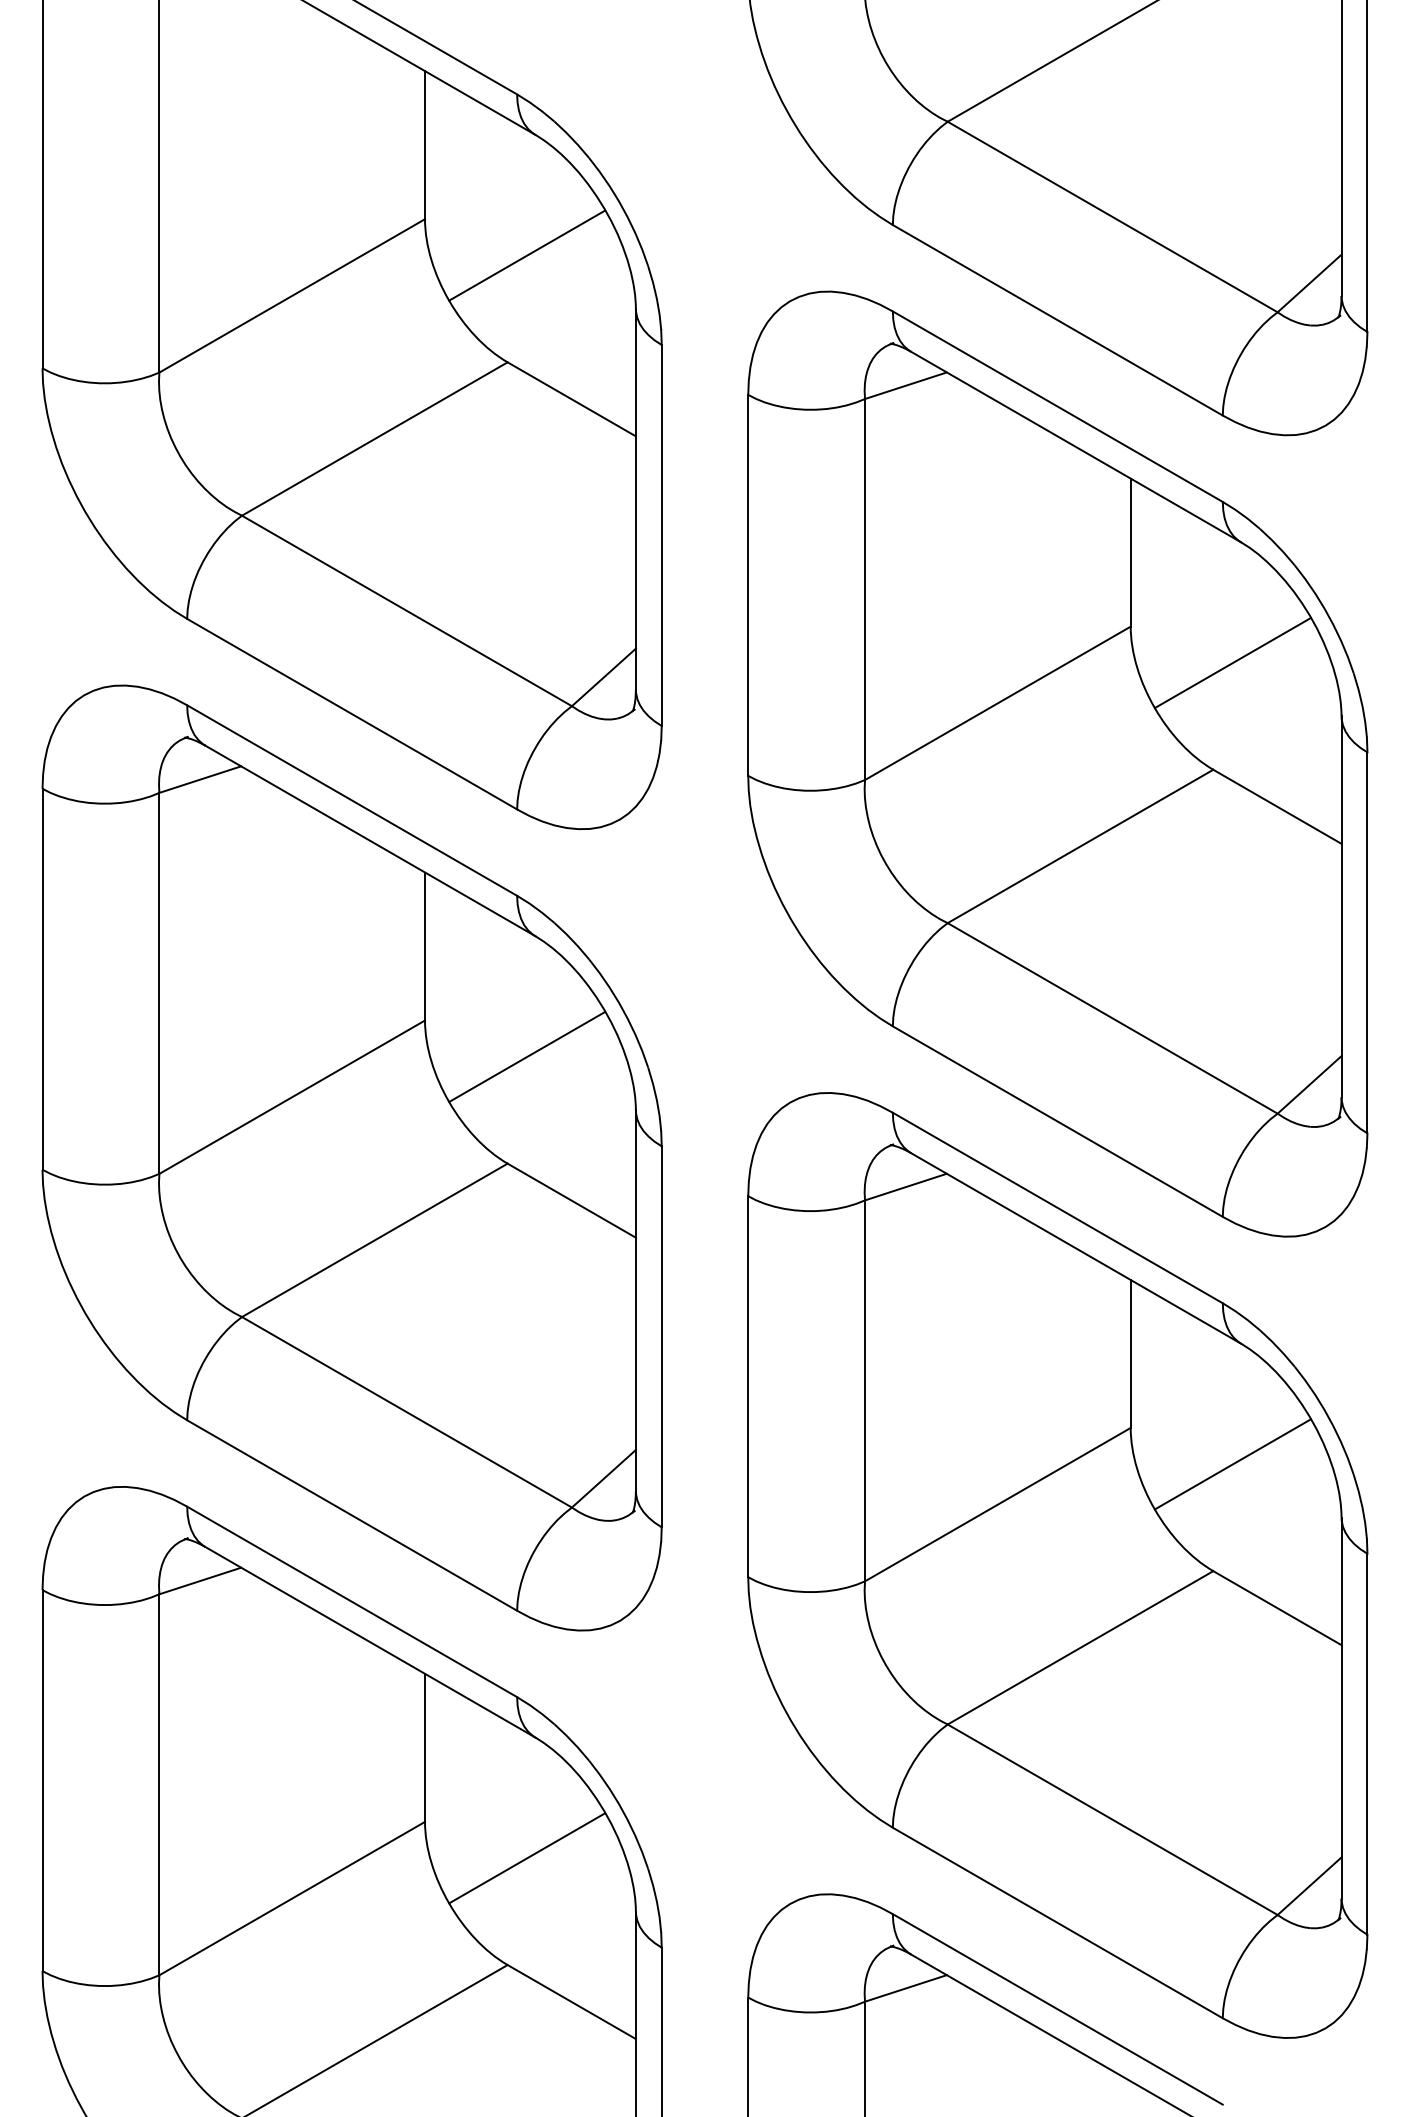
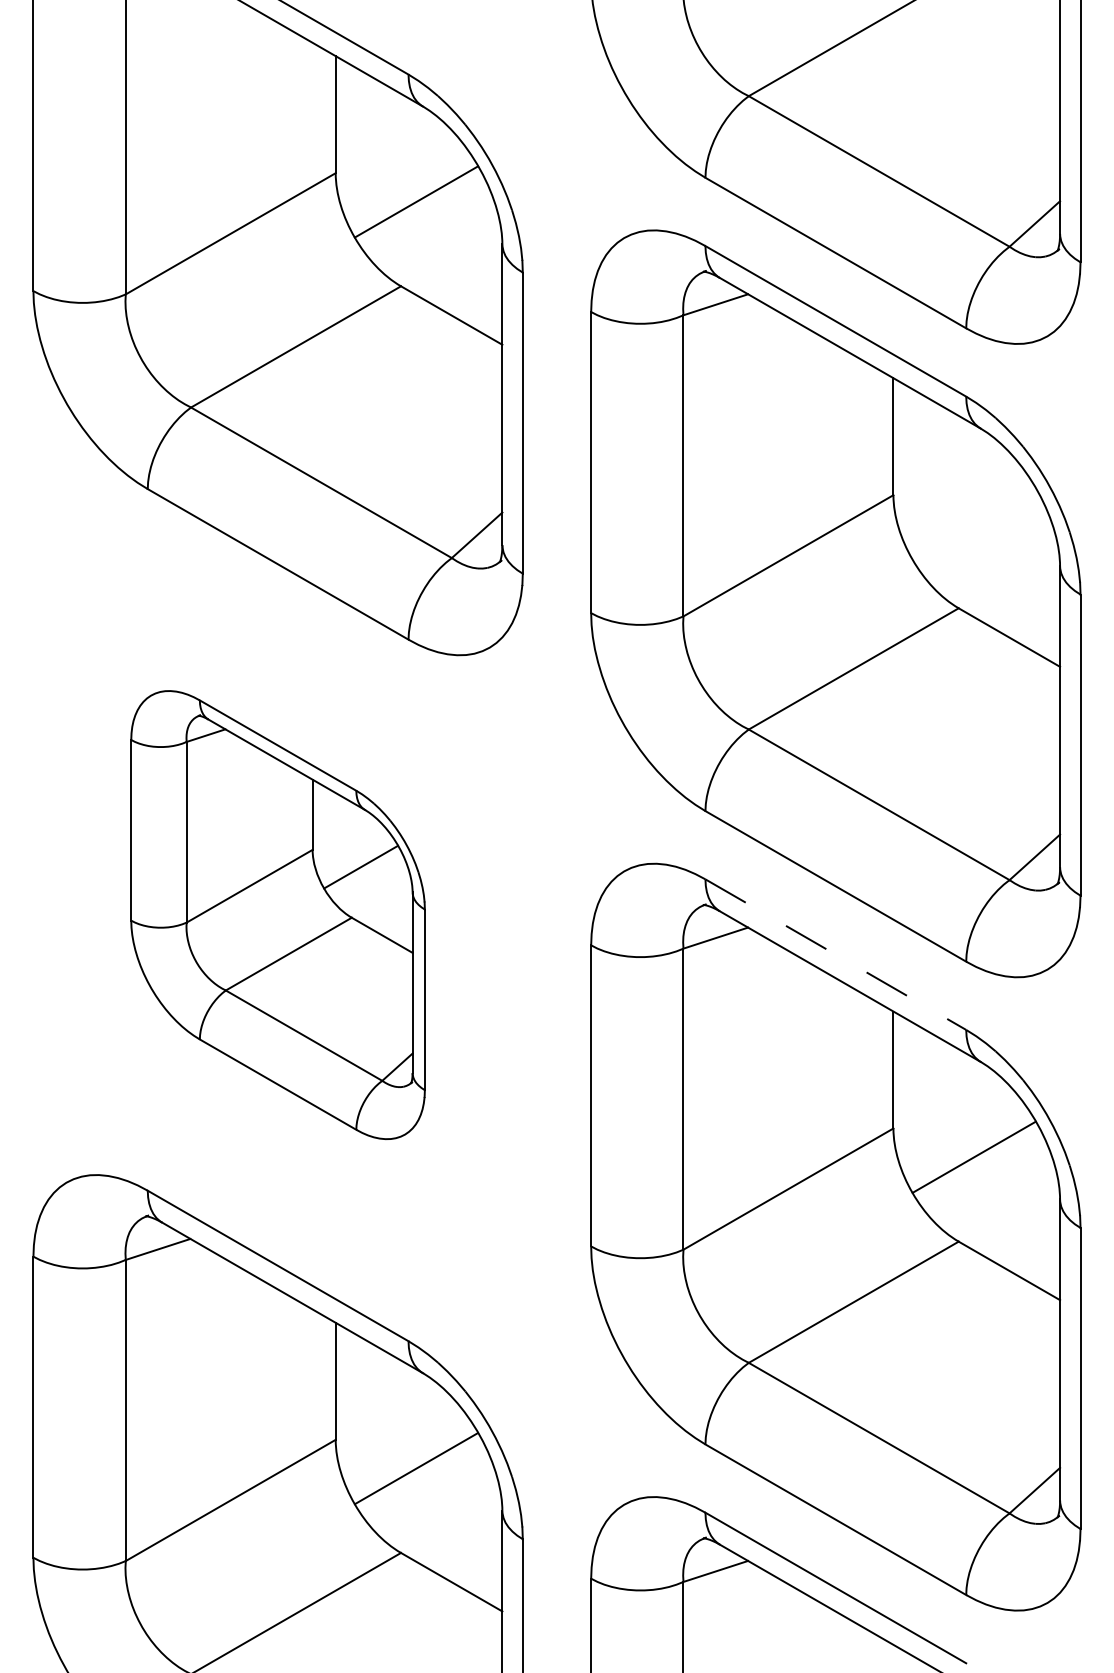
line: (1231, 662) -> (973, 523), removed
part: (351, 1157) -> (277, 914), size x0.6
line: (1057, 1207) -> (835, 954), solid -> dashed

